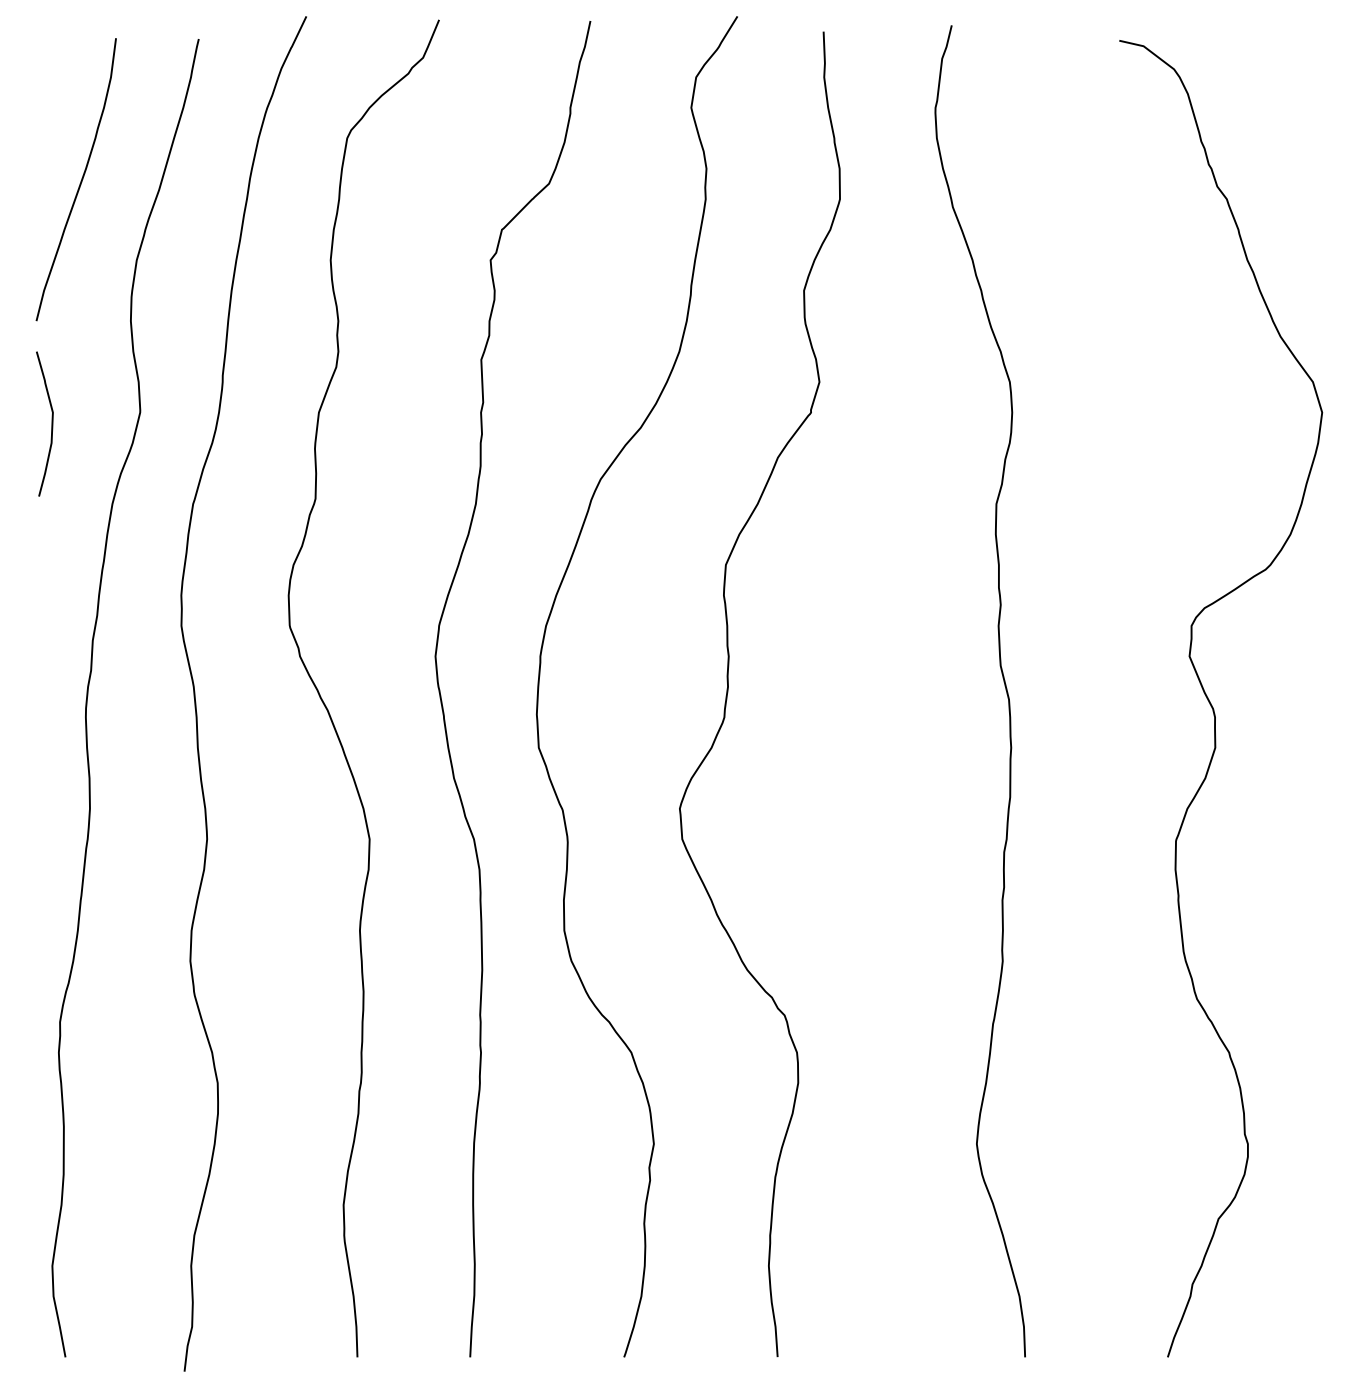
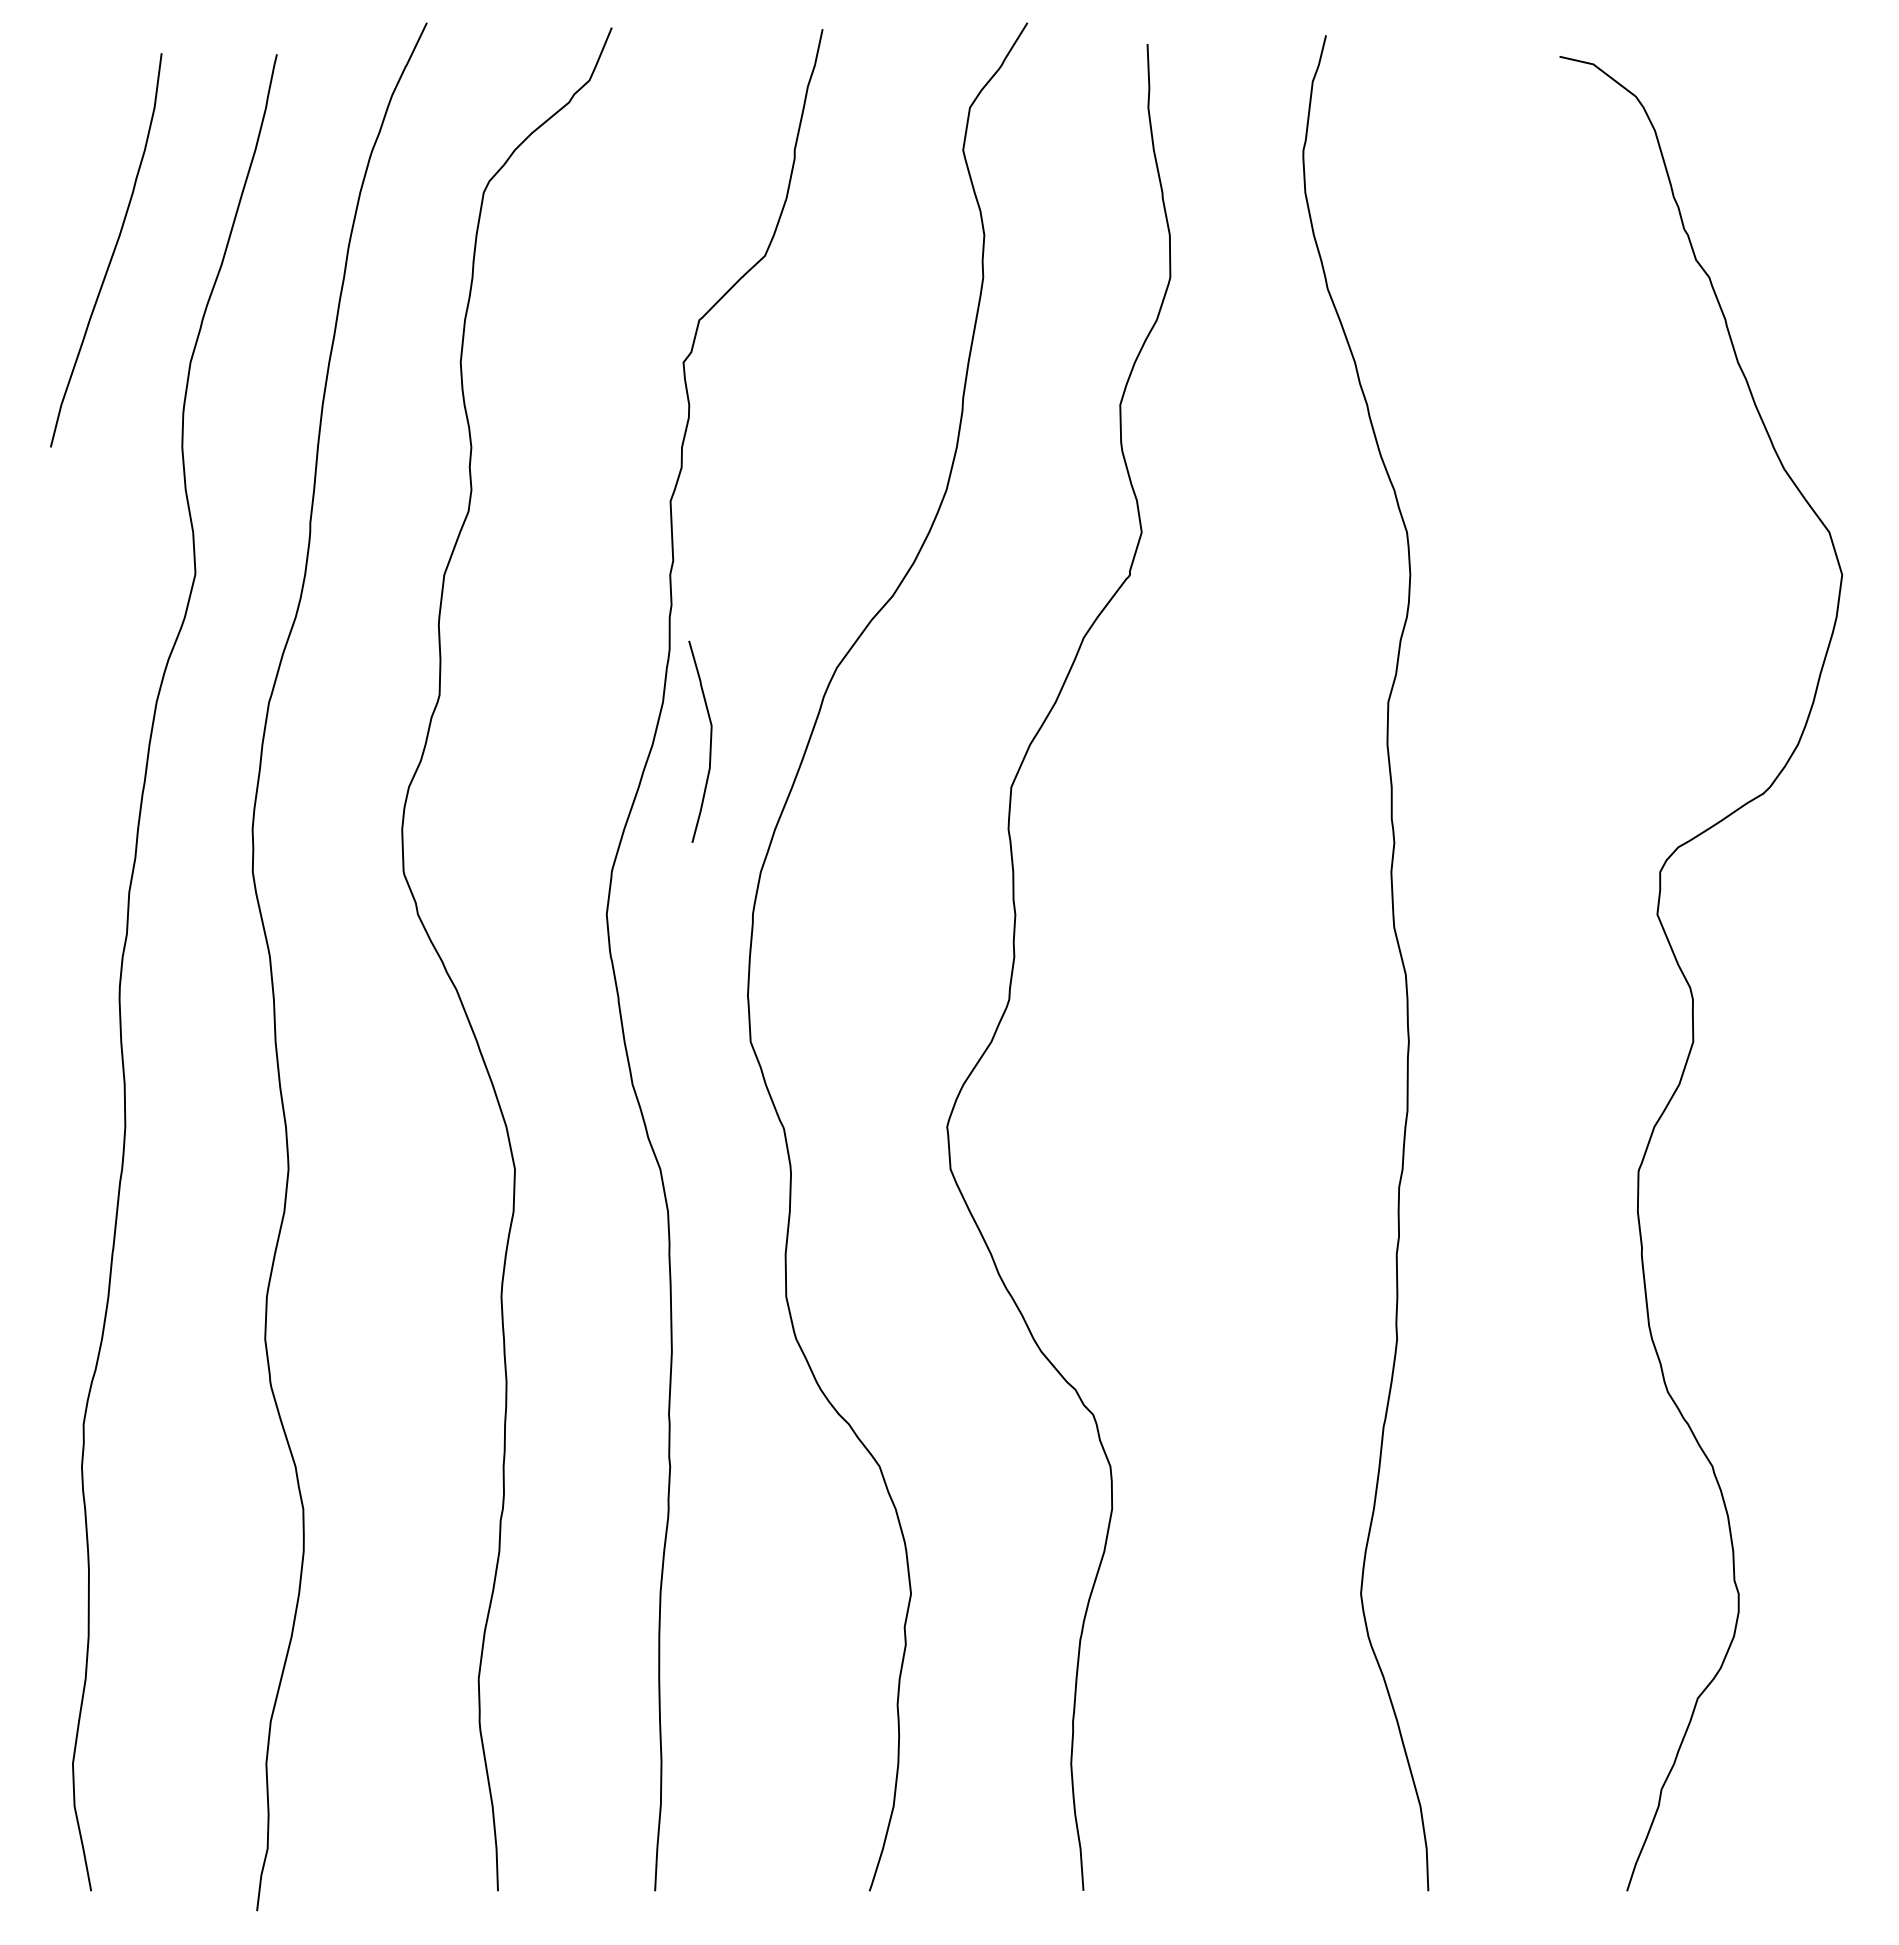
curve: (51, 426) -> (709, 745), moved

